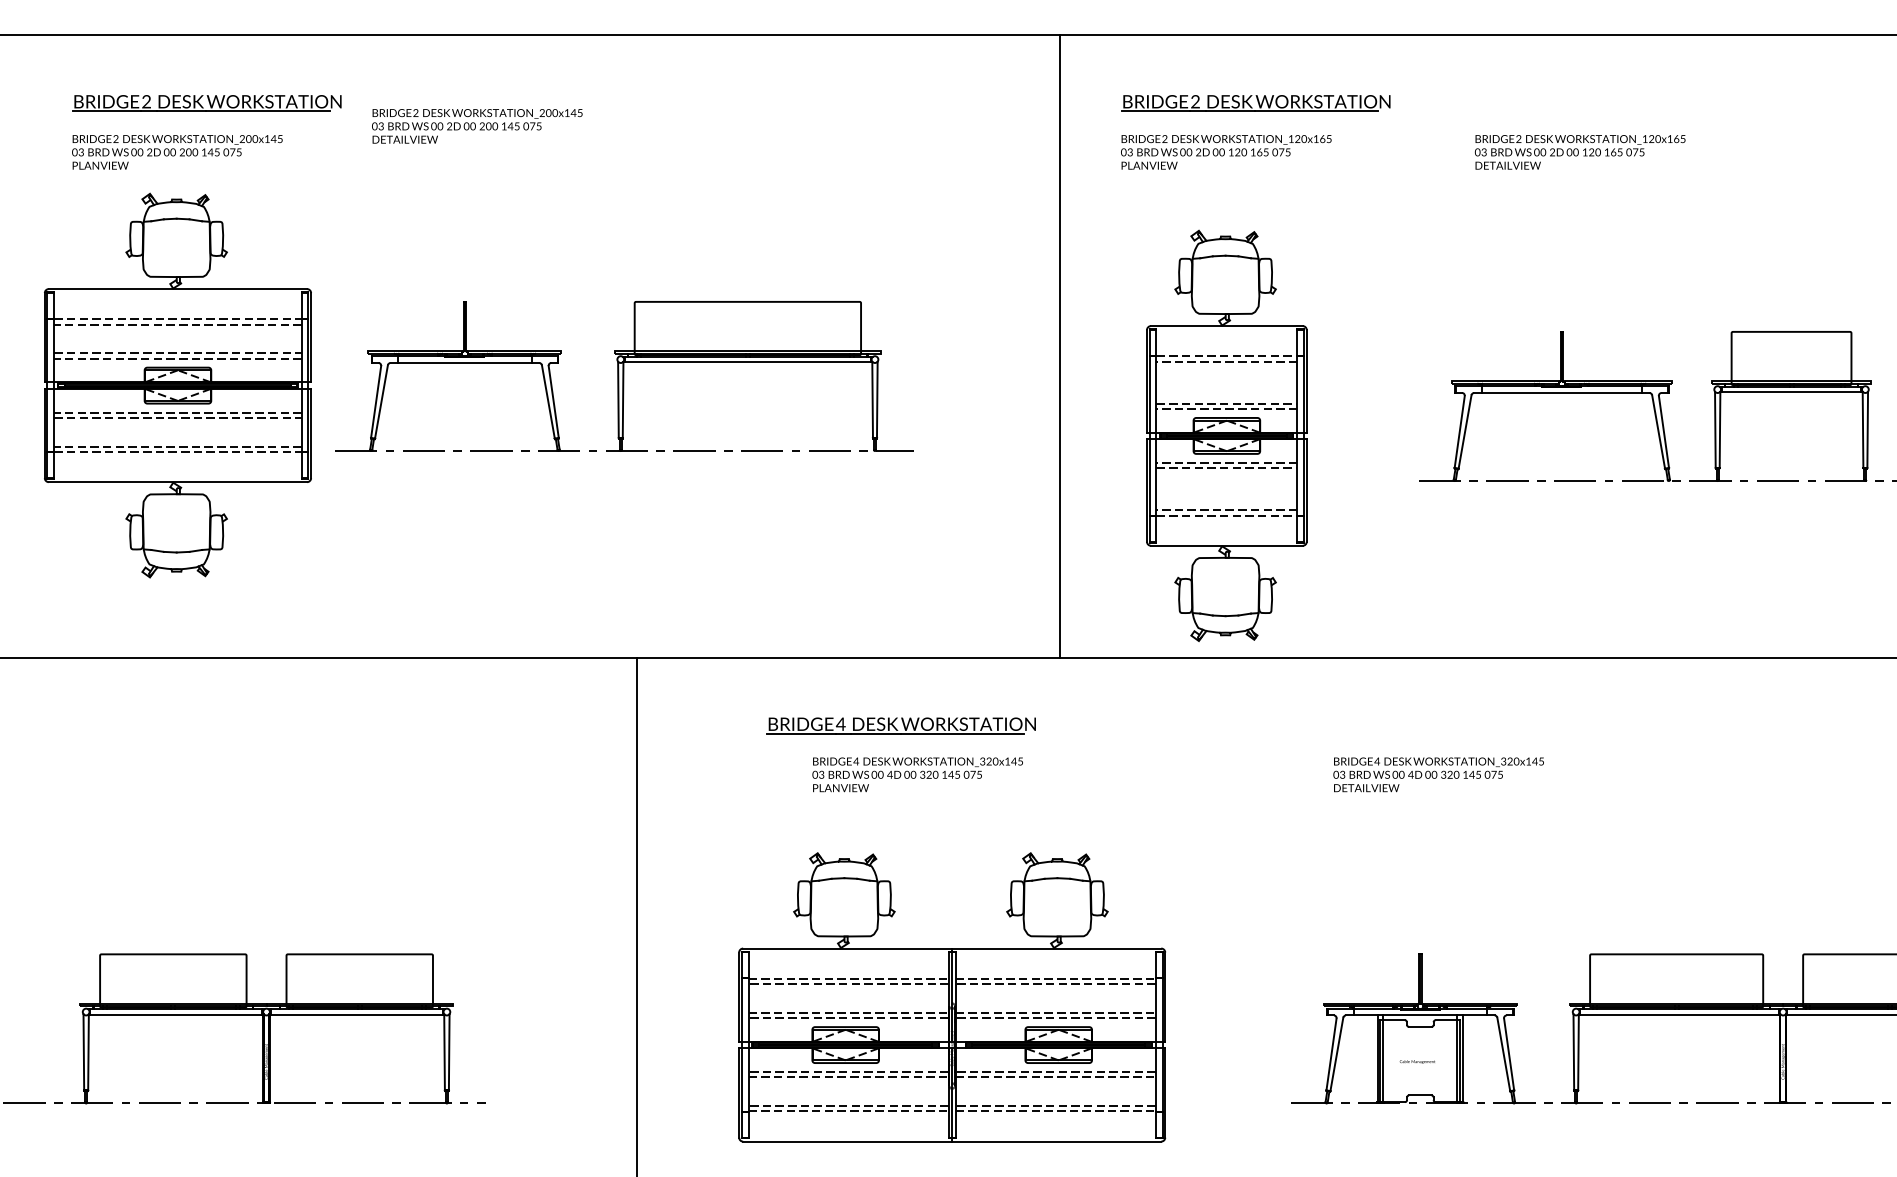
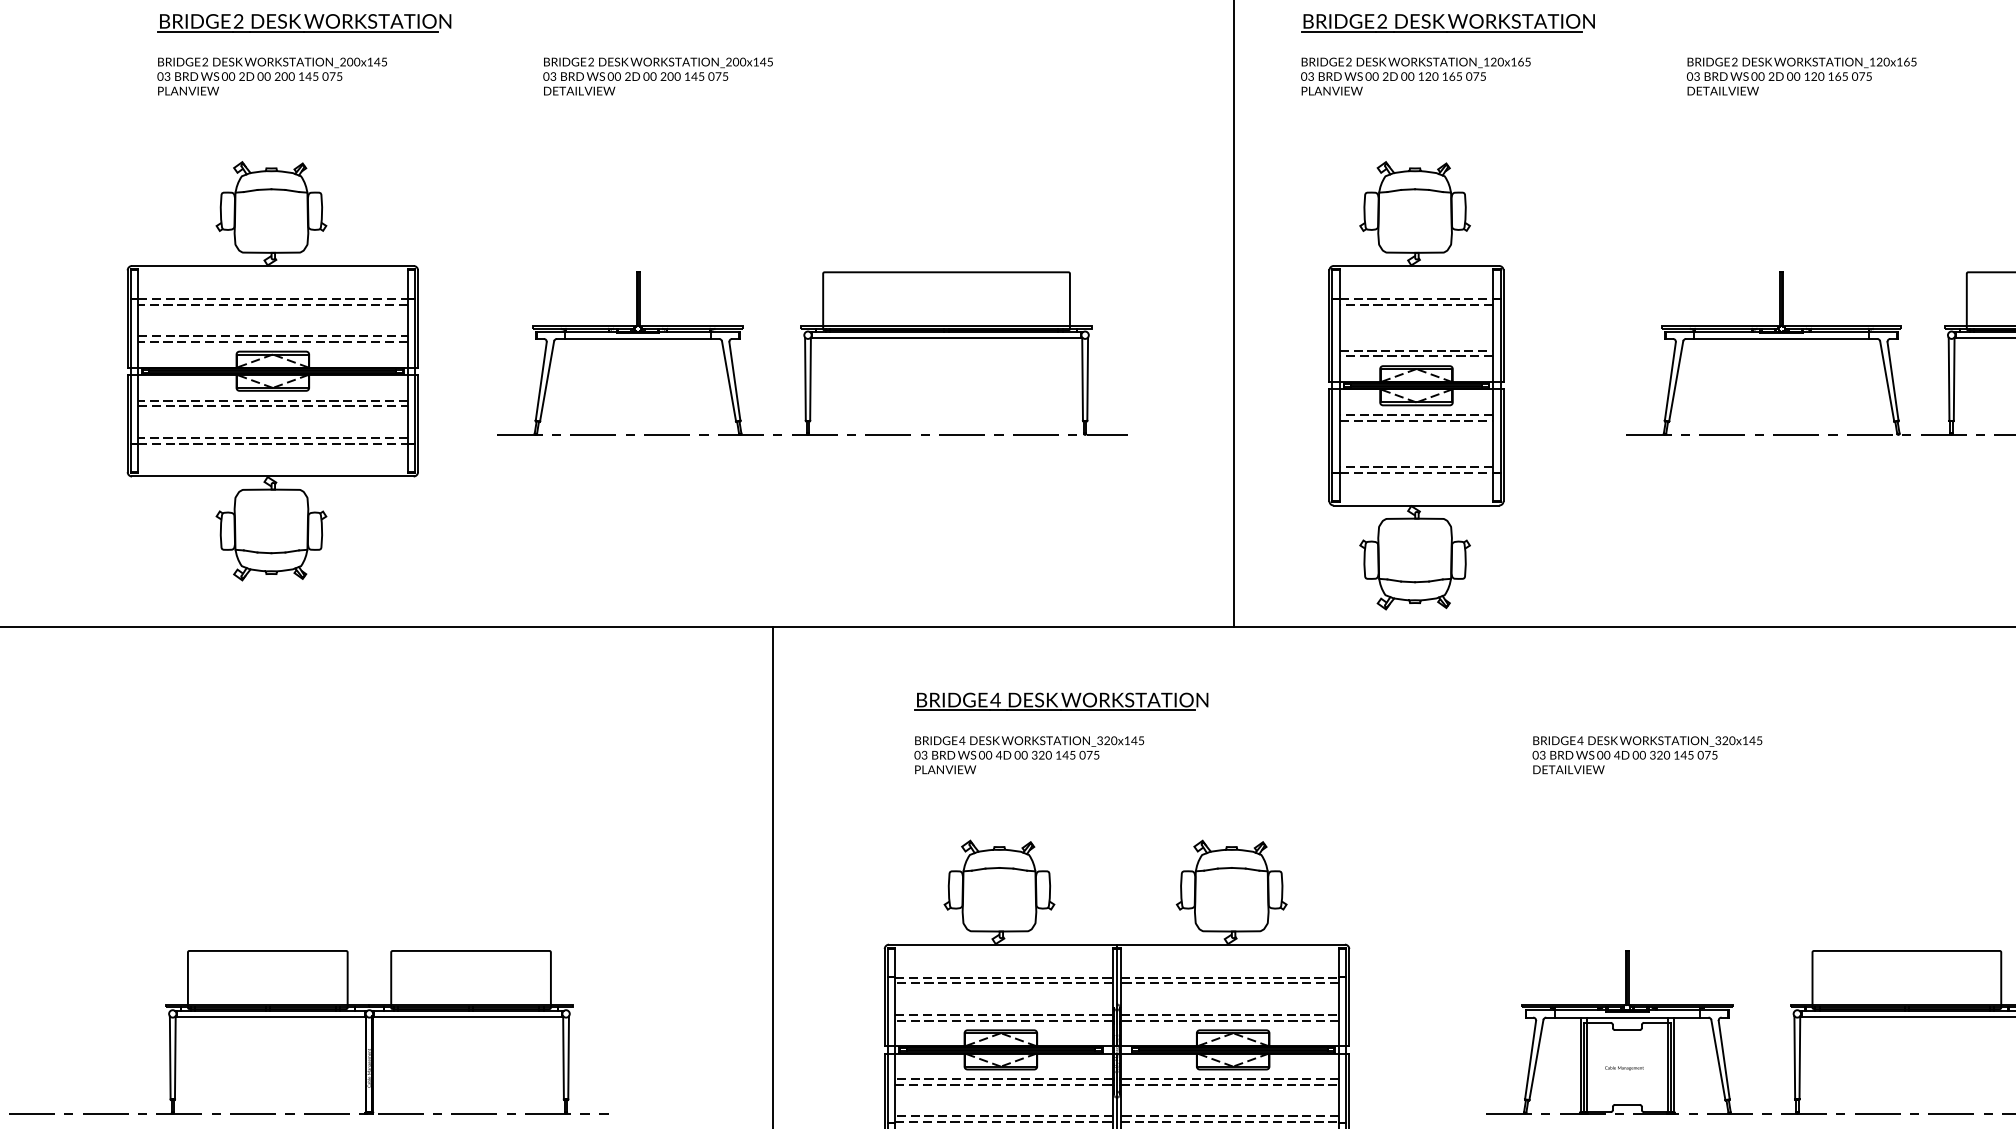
text: (477, 126) -> (658, 76), moved
part: (624, 376) -> (812, 353), moved
part: (177, 385) -> (272, 371), moved
text: (917, 774) -> (1029, 754), moved

